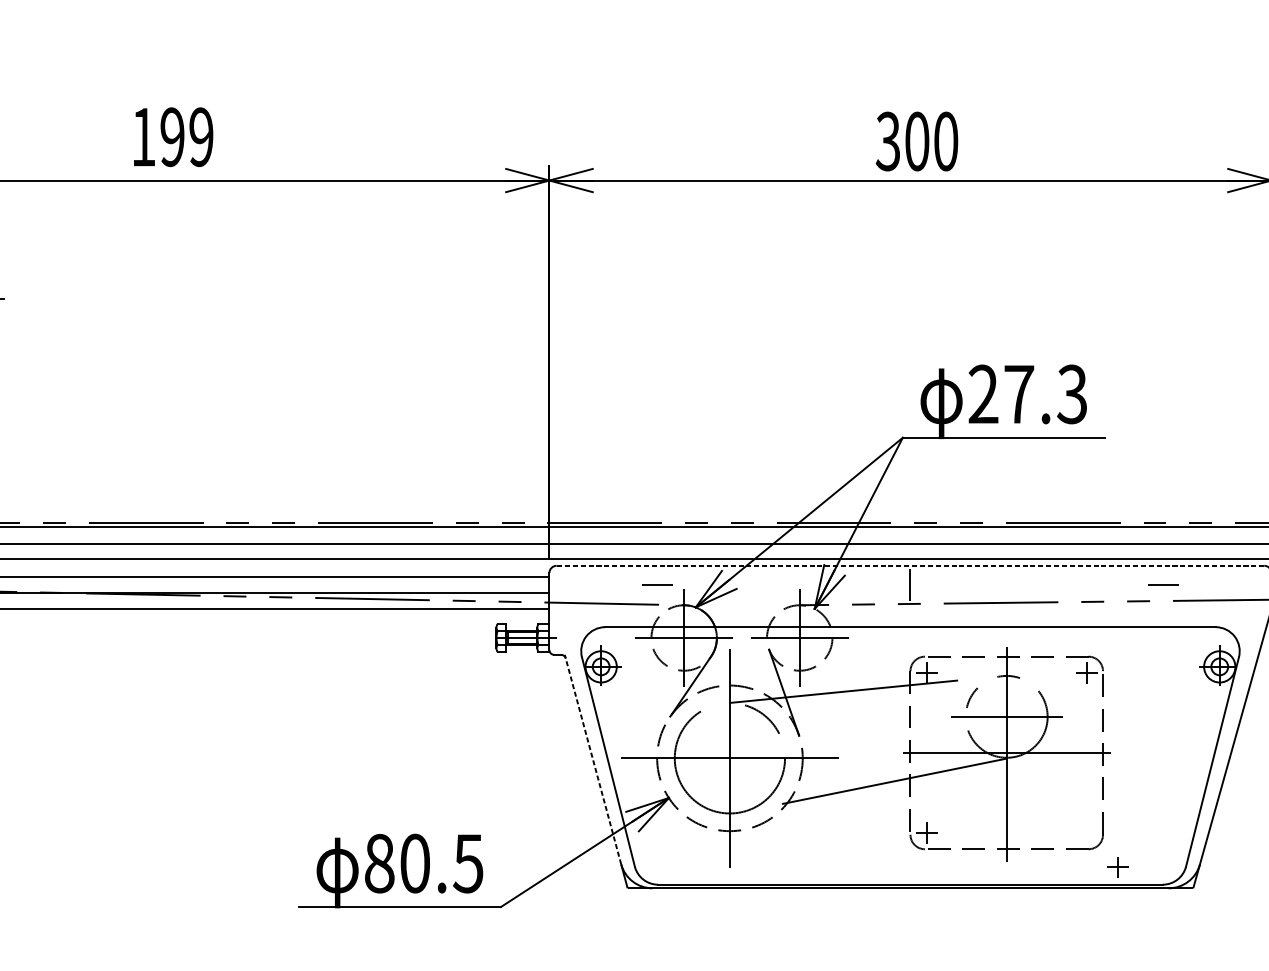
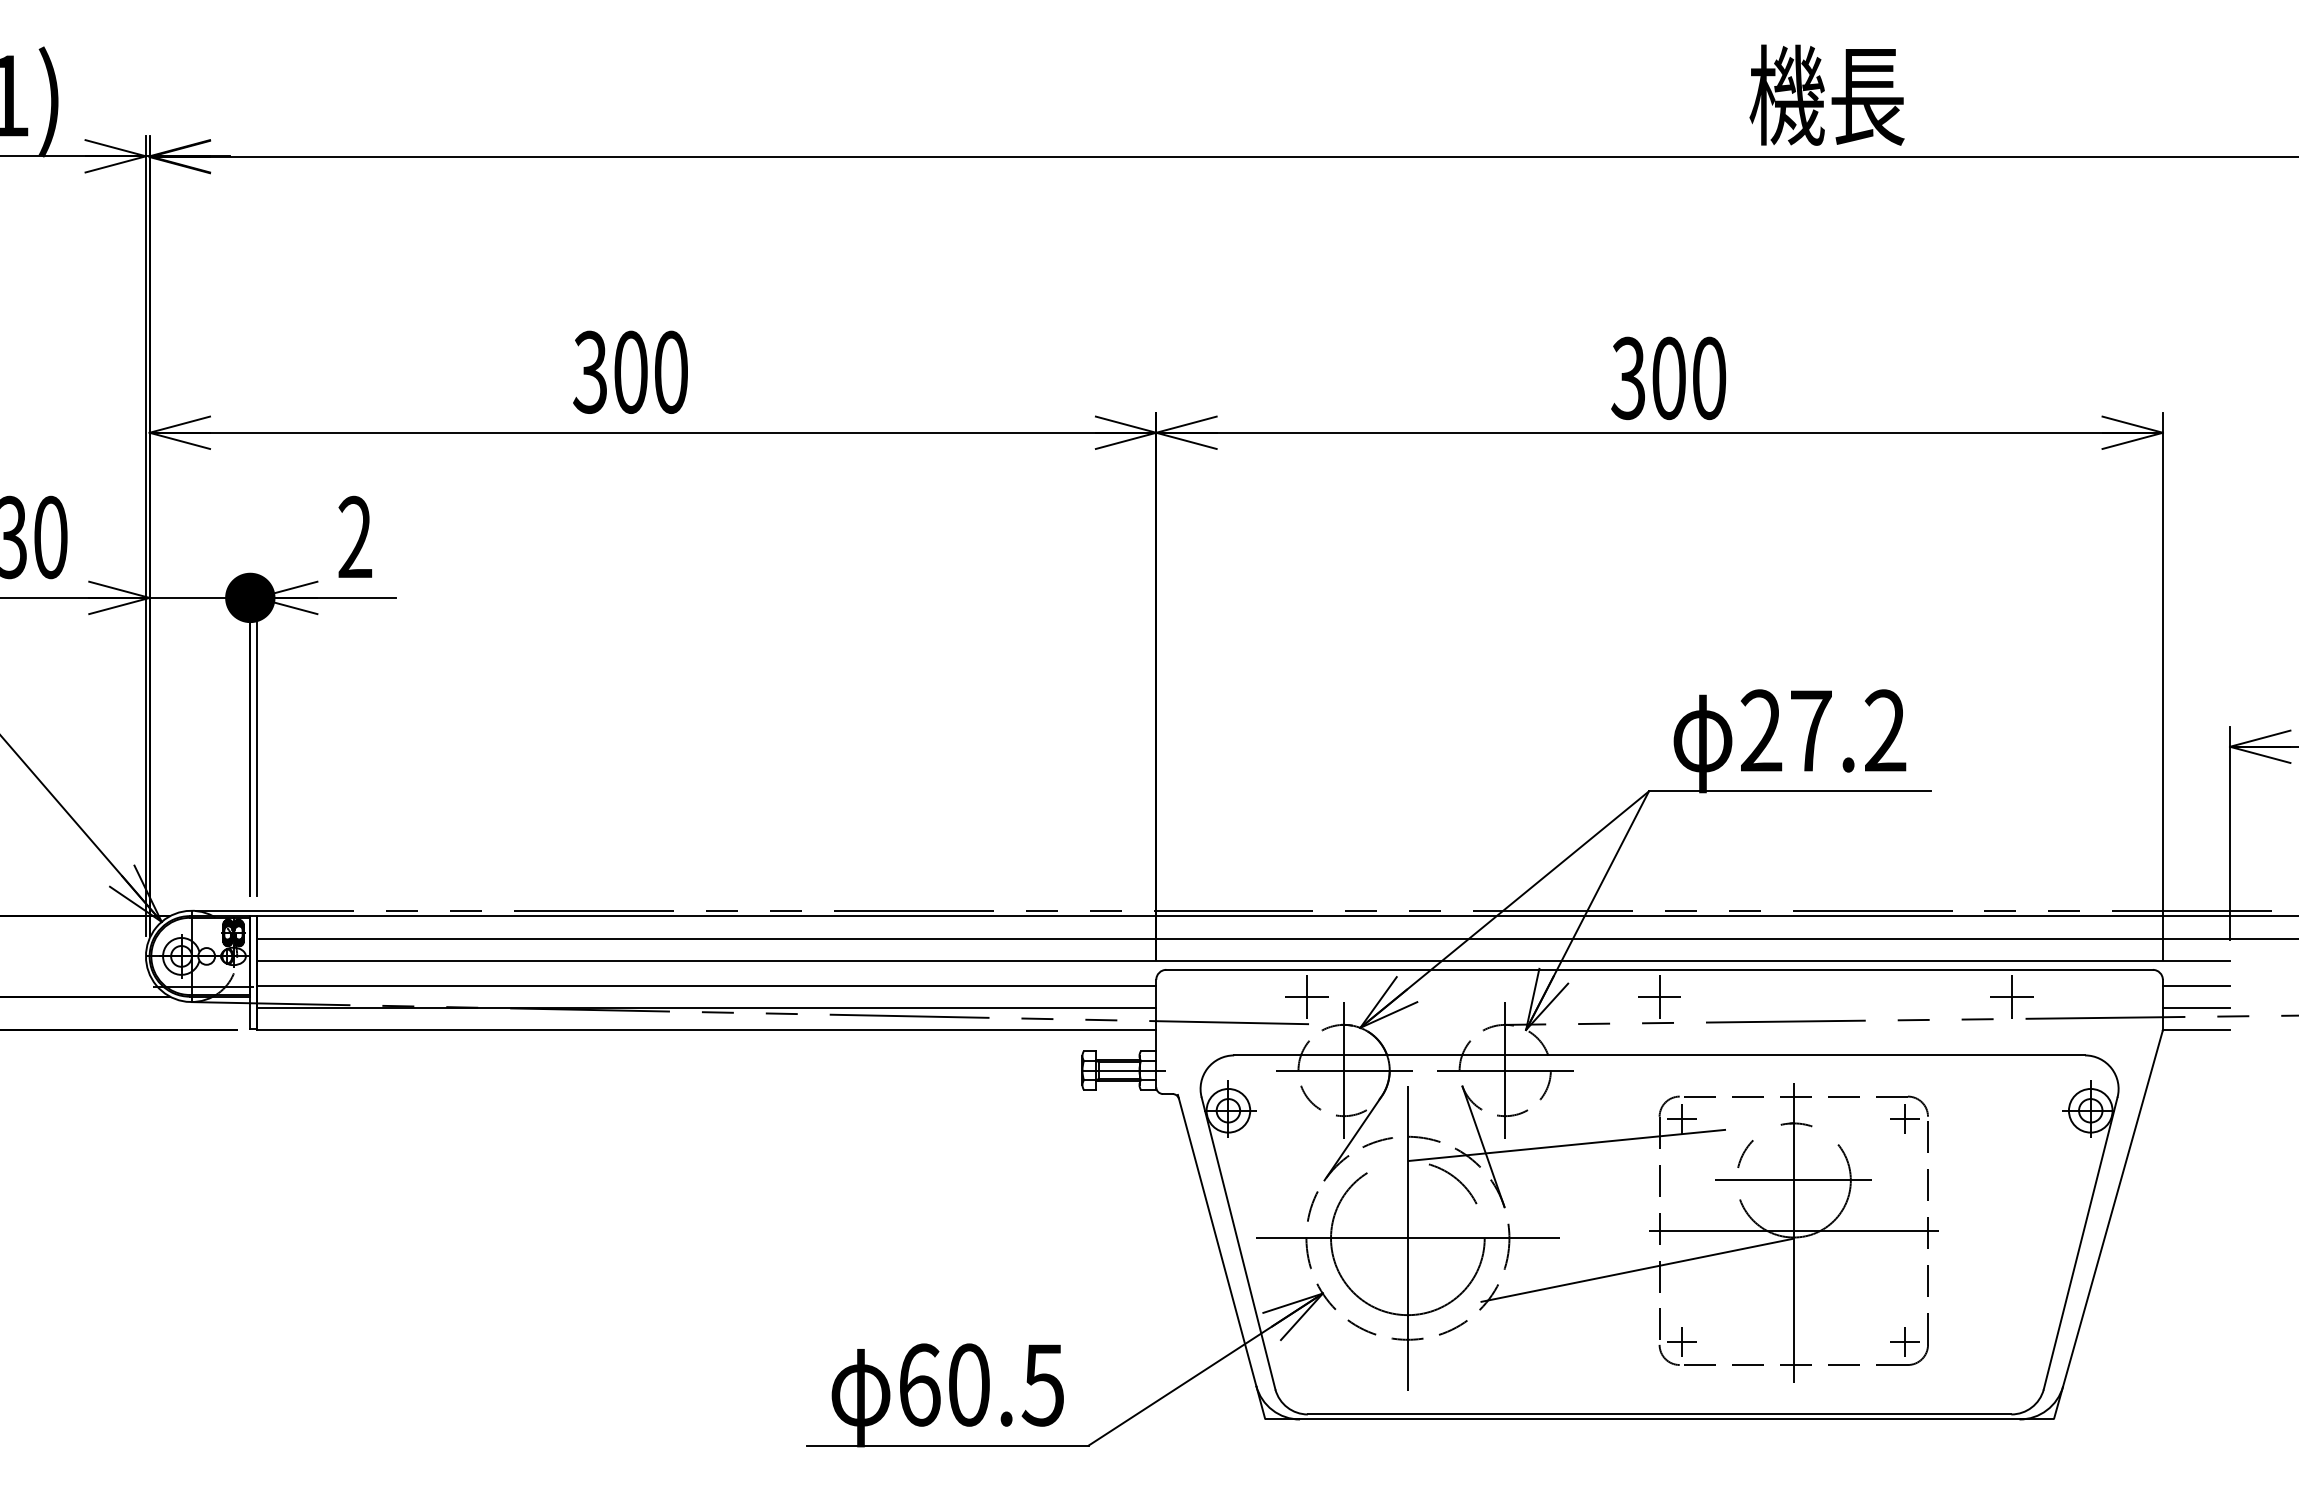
text: (172, 136) -> (630, 371), 199 -> 300
text: (1071, 394) -> (1884, 730), 27.3 -> 27.2
line: (910, 565) -> (1659, 969), dashed -> solid
line: (657, 584) -> (1307, 996), added
line: (910, 584) -> (1659, 996), added
line: (1162, 584) -> (2011, 996), added
line: (593, 761) -> (1217, 1242), dashed -> solid
text: (379, 863) -> (919, 1384), 80.5 -> 60.5
part: (1117, 866) -> (1904, 1341), moved

